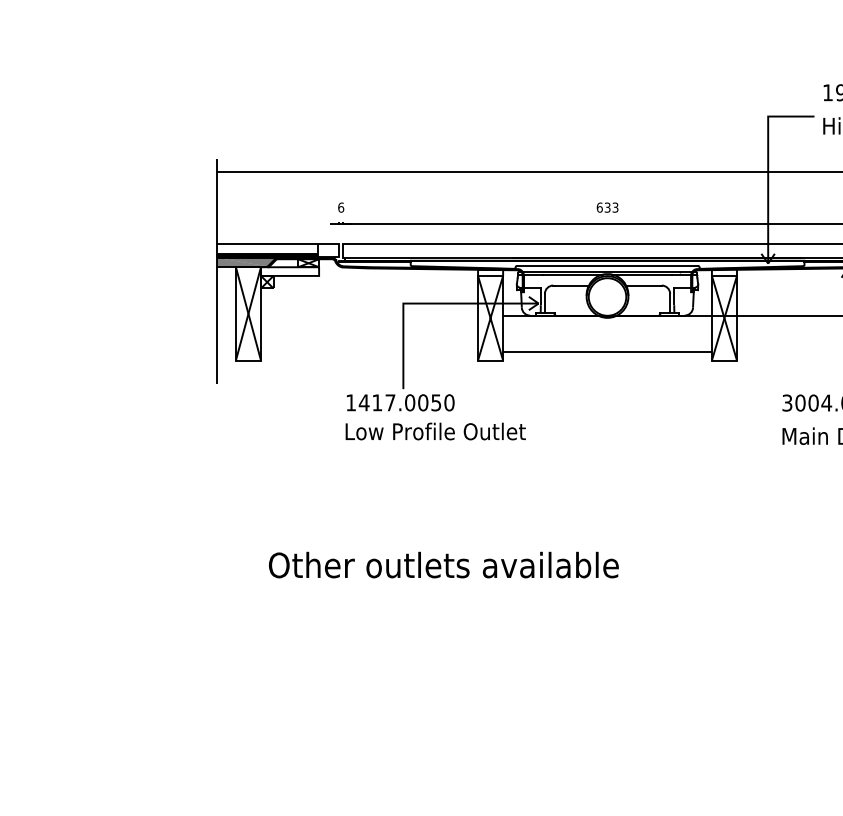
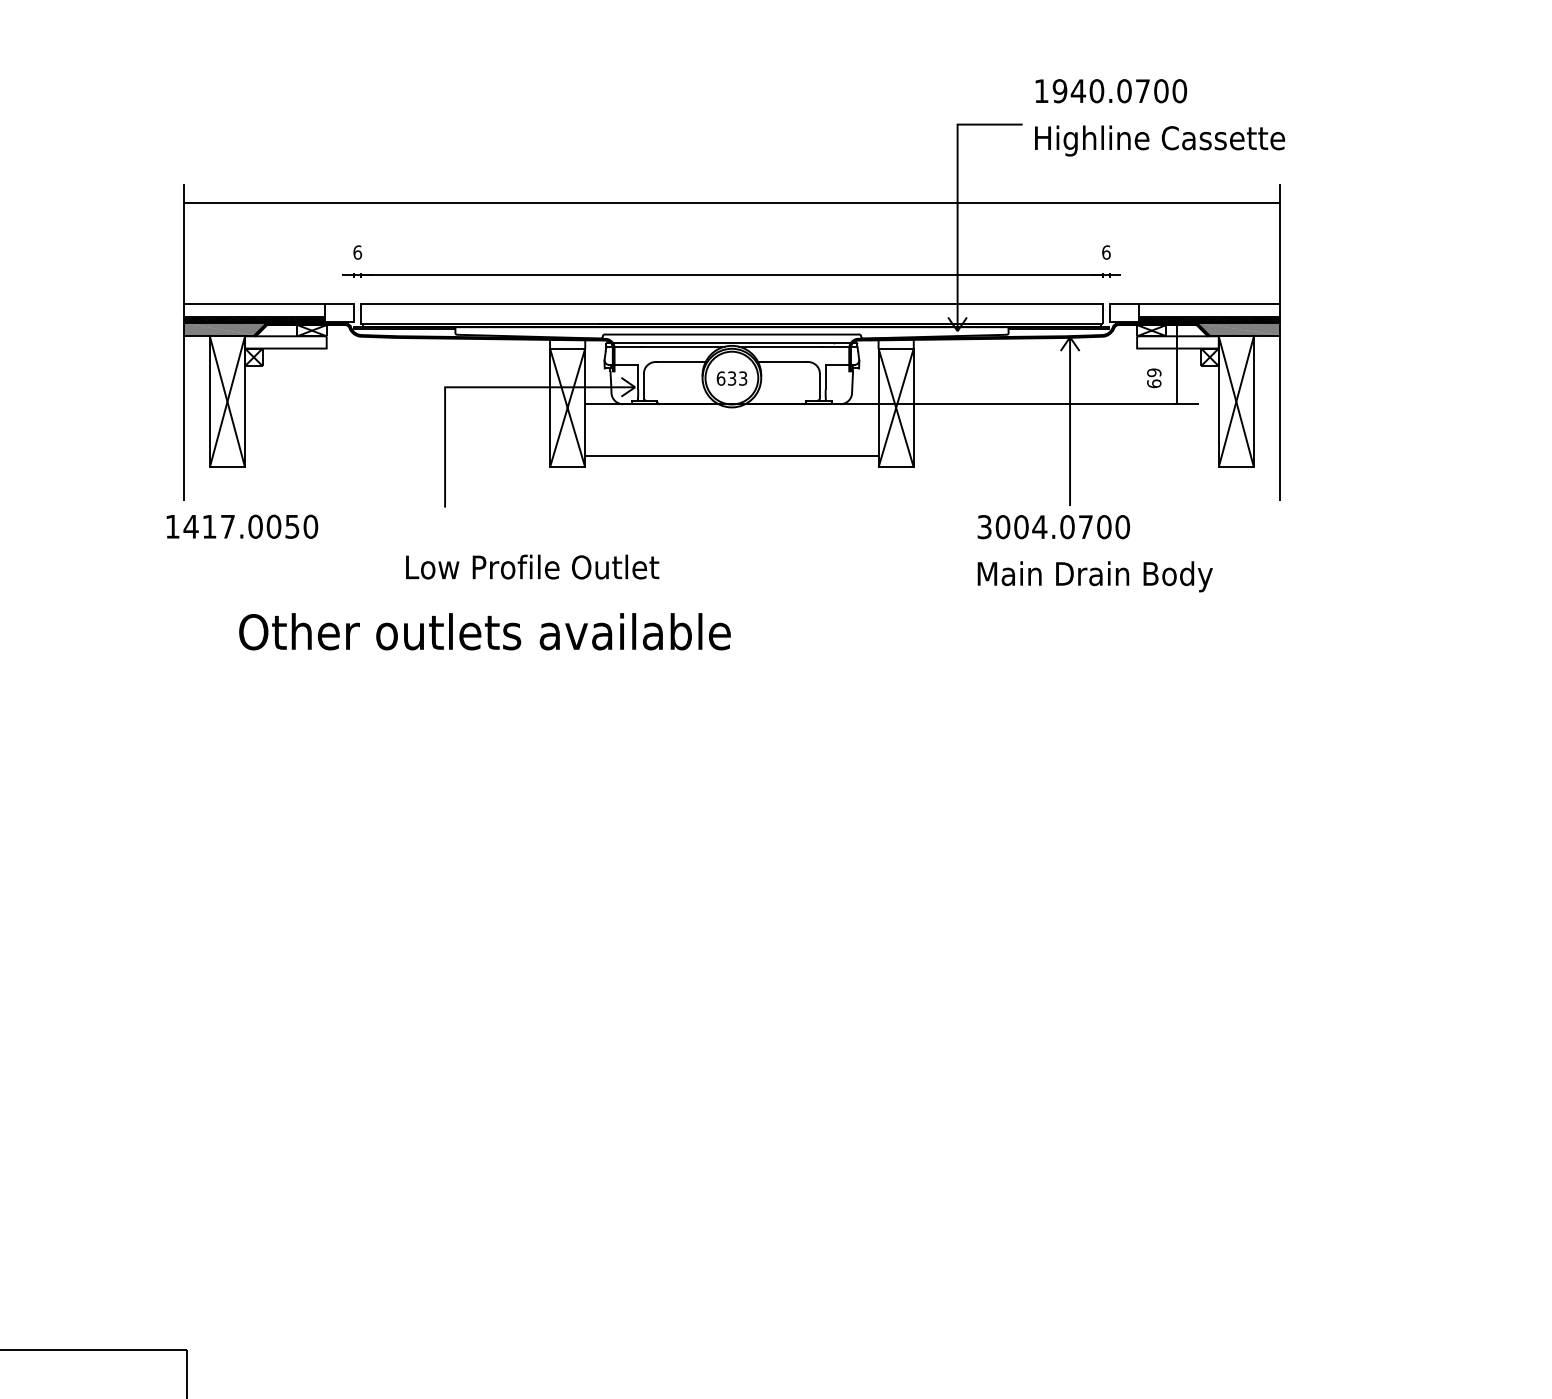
text: (607, 207) -> (731, 378), moved
text: (400, 402) -> (242, 526), moved
text: (435, 431) -> (532, 566), moved
text: (443, 564) -> (484, 631), moved

